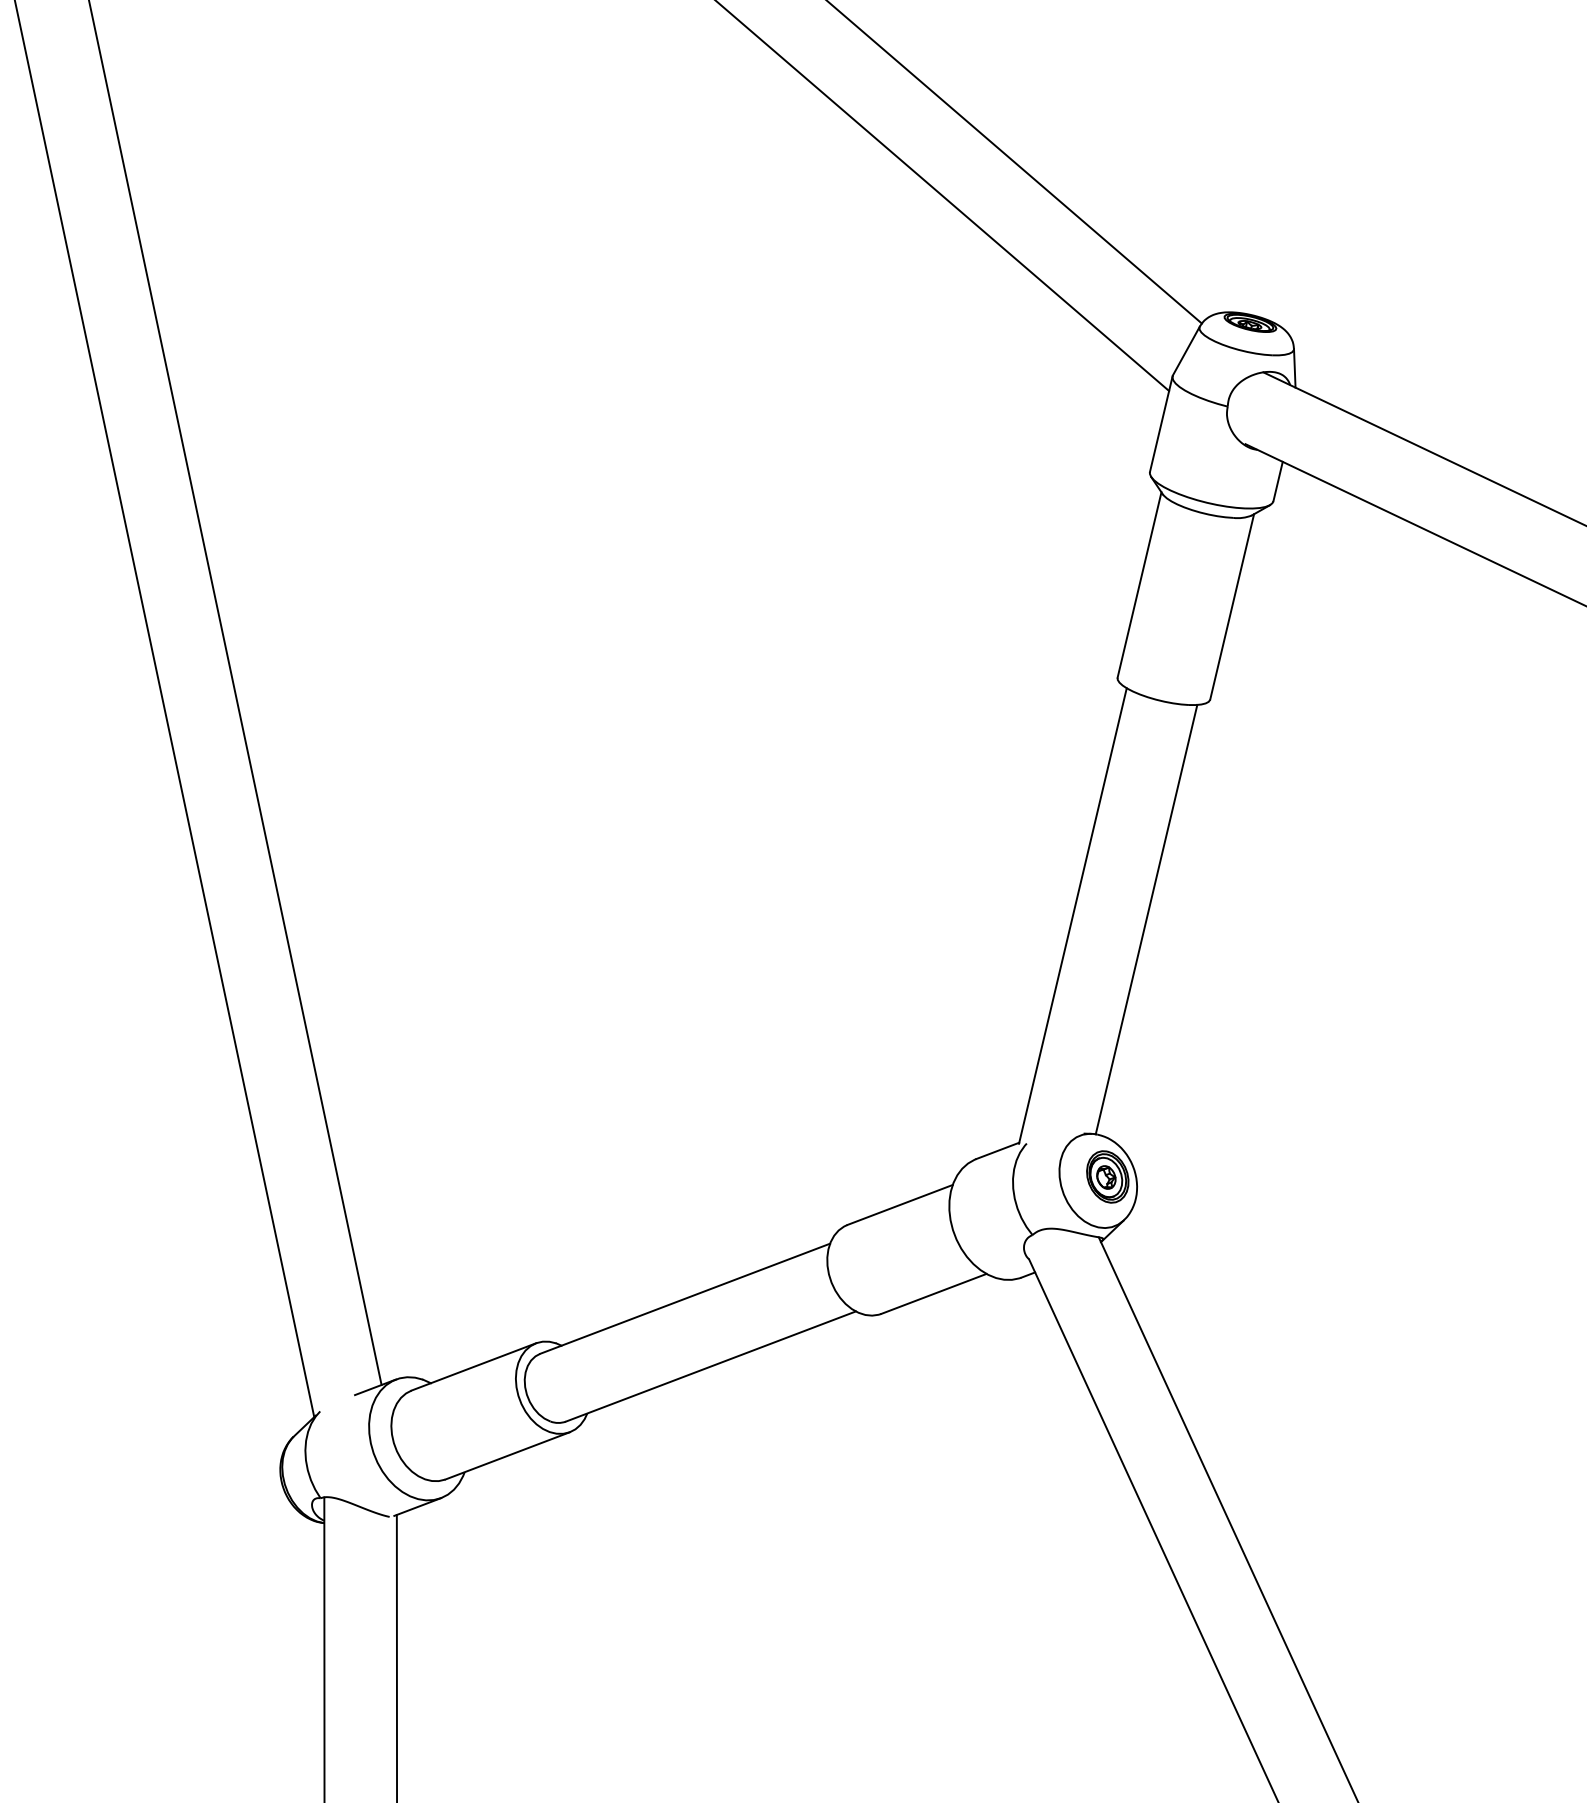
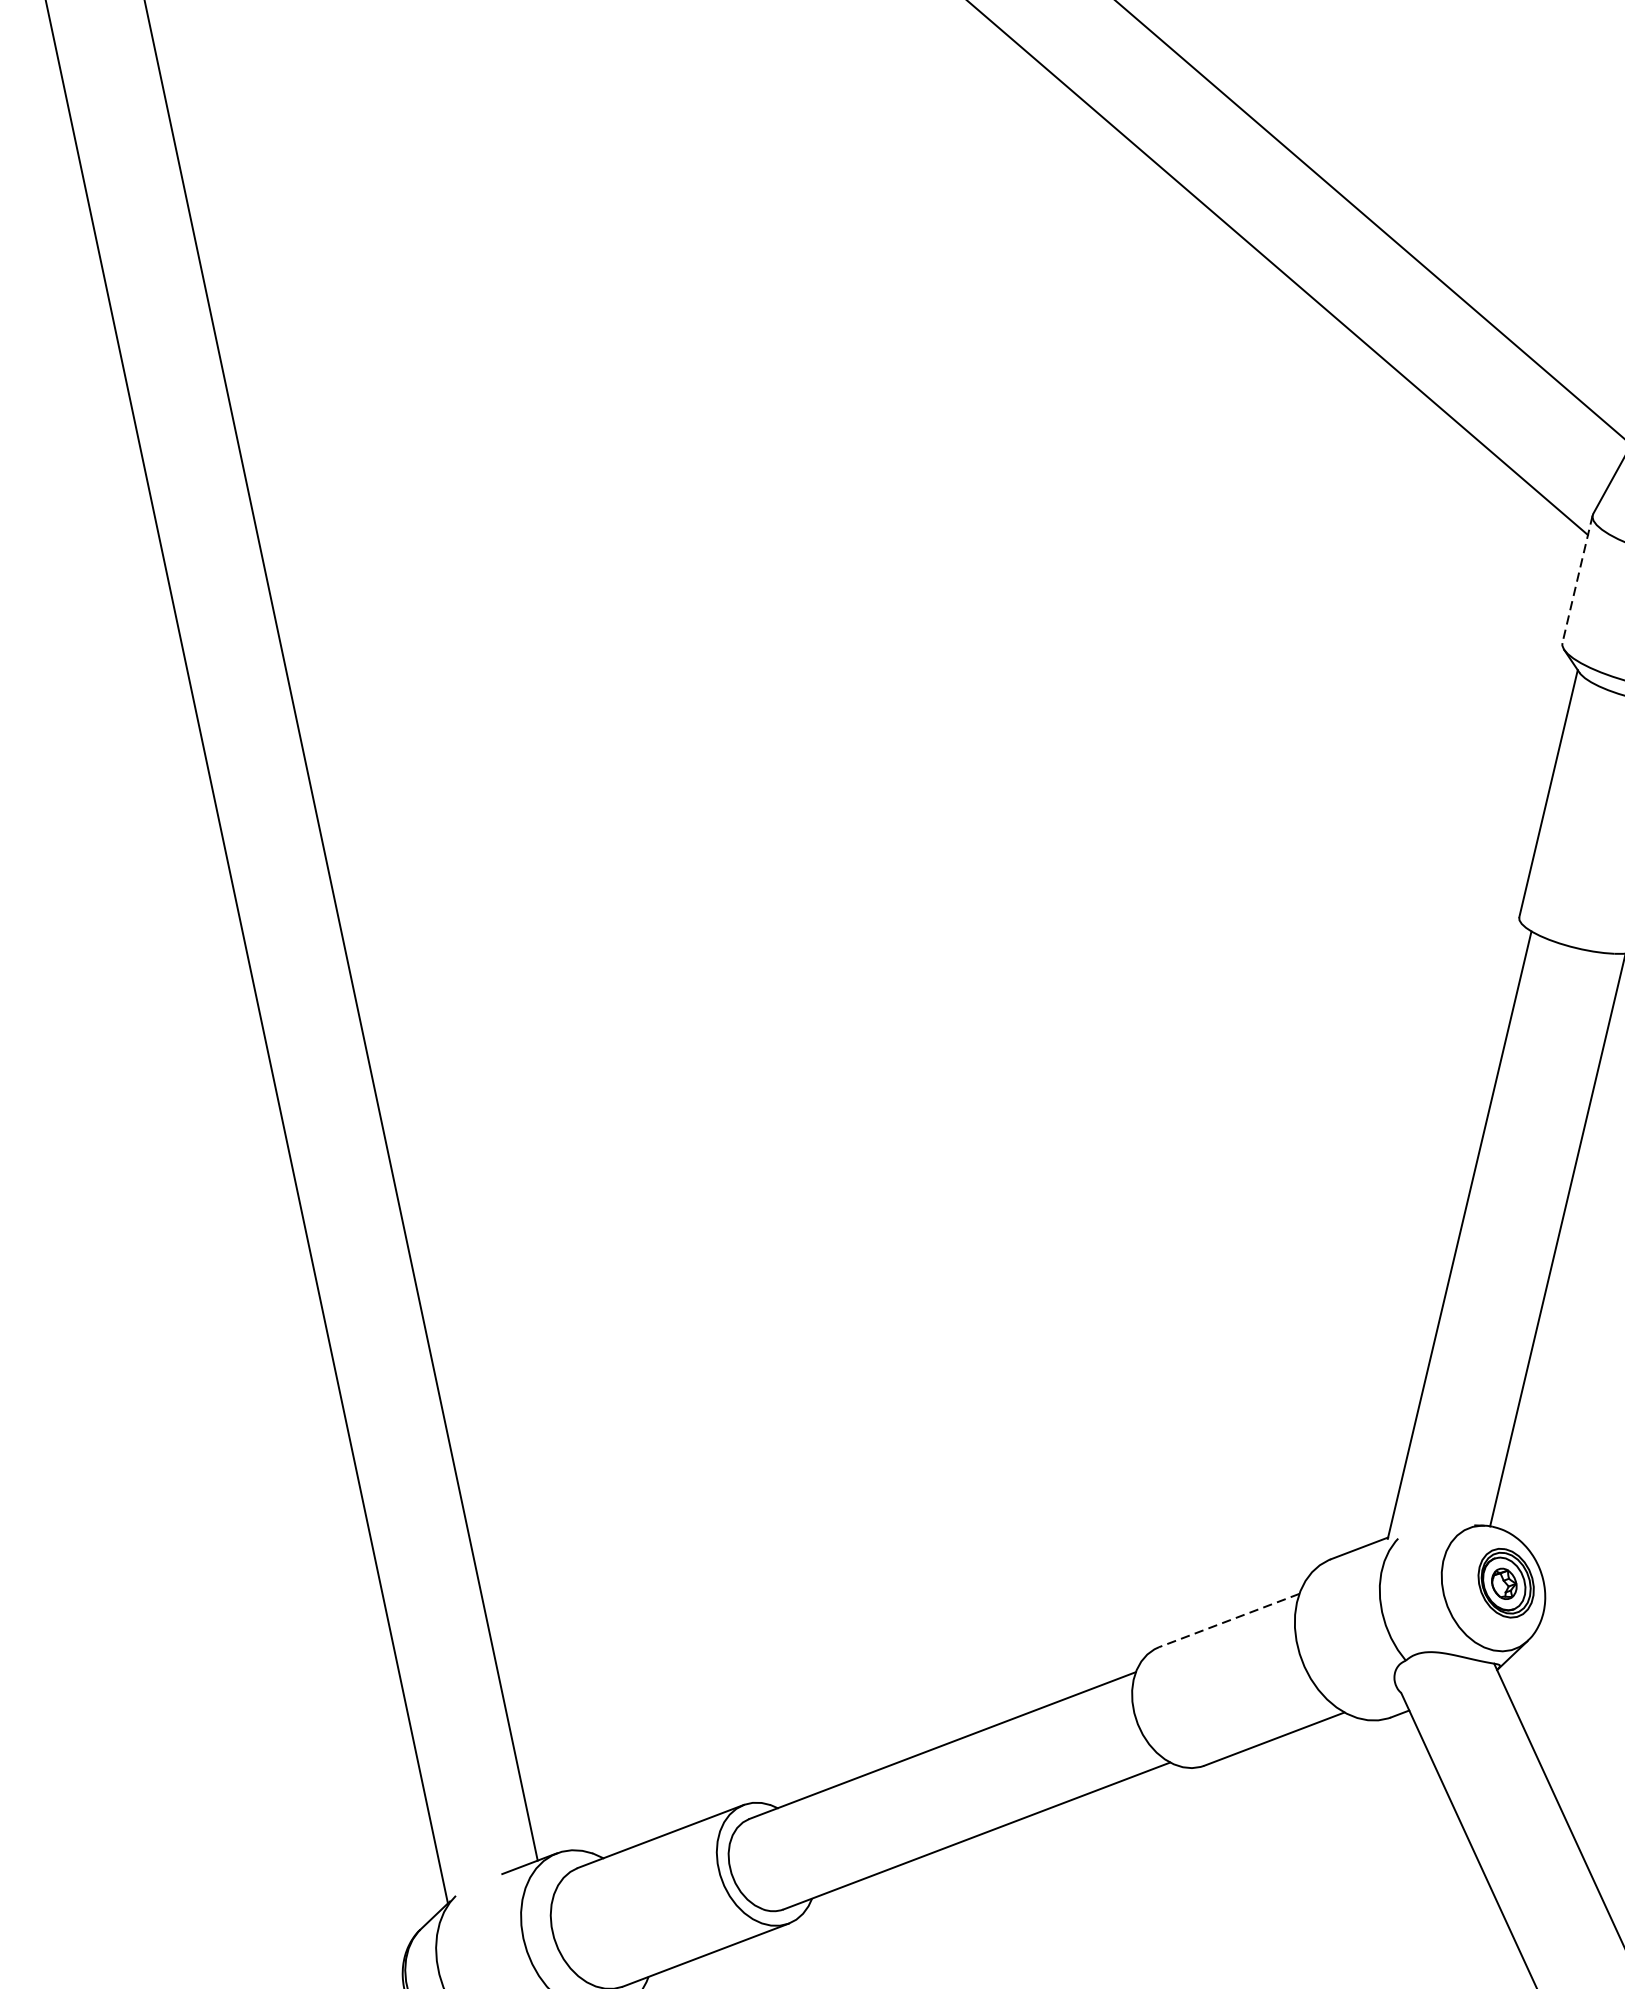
line: (1161, 424) -> (1577, 579), solid -> dashed
line: (899, 1205) -> (1228, 1621), solid -> dashed

